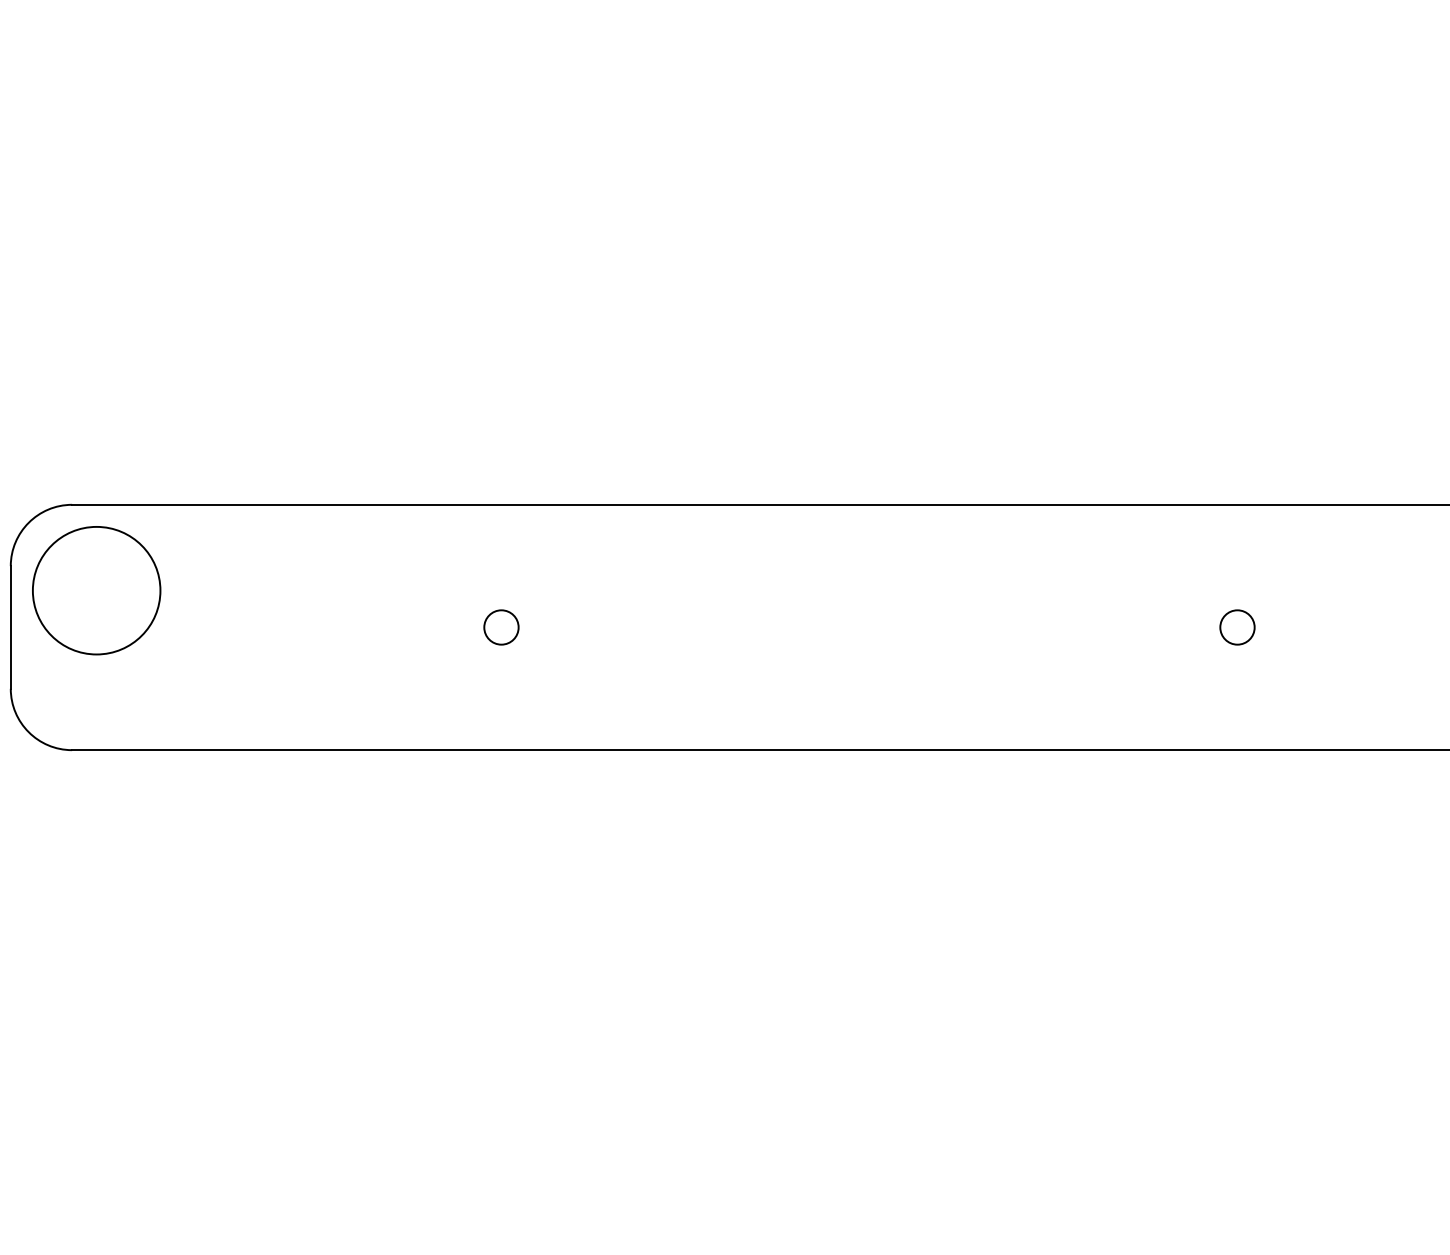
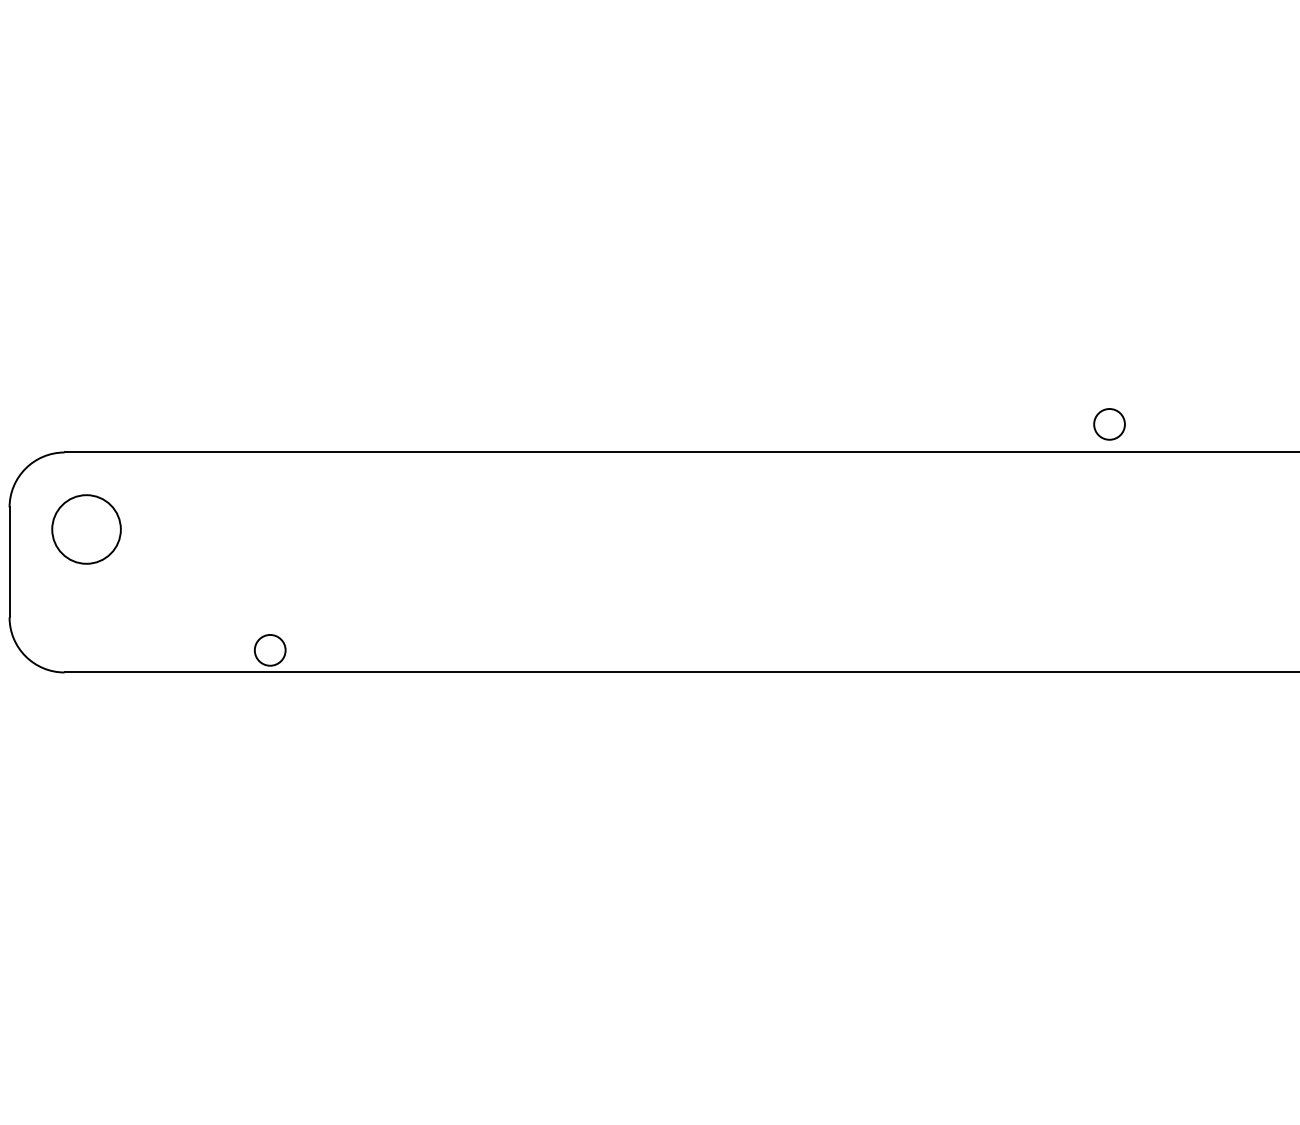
circle: (96, 590) -> (86, 529), size x0.6
circle: (501, 627) -> (270, 650), moved
circle: (1237, 627) -> (1109, 424), moved

